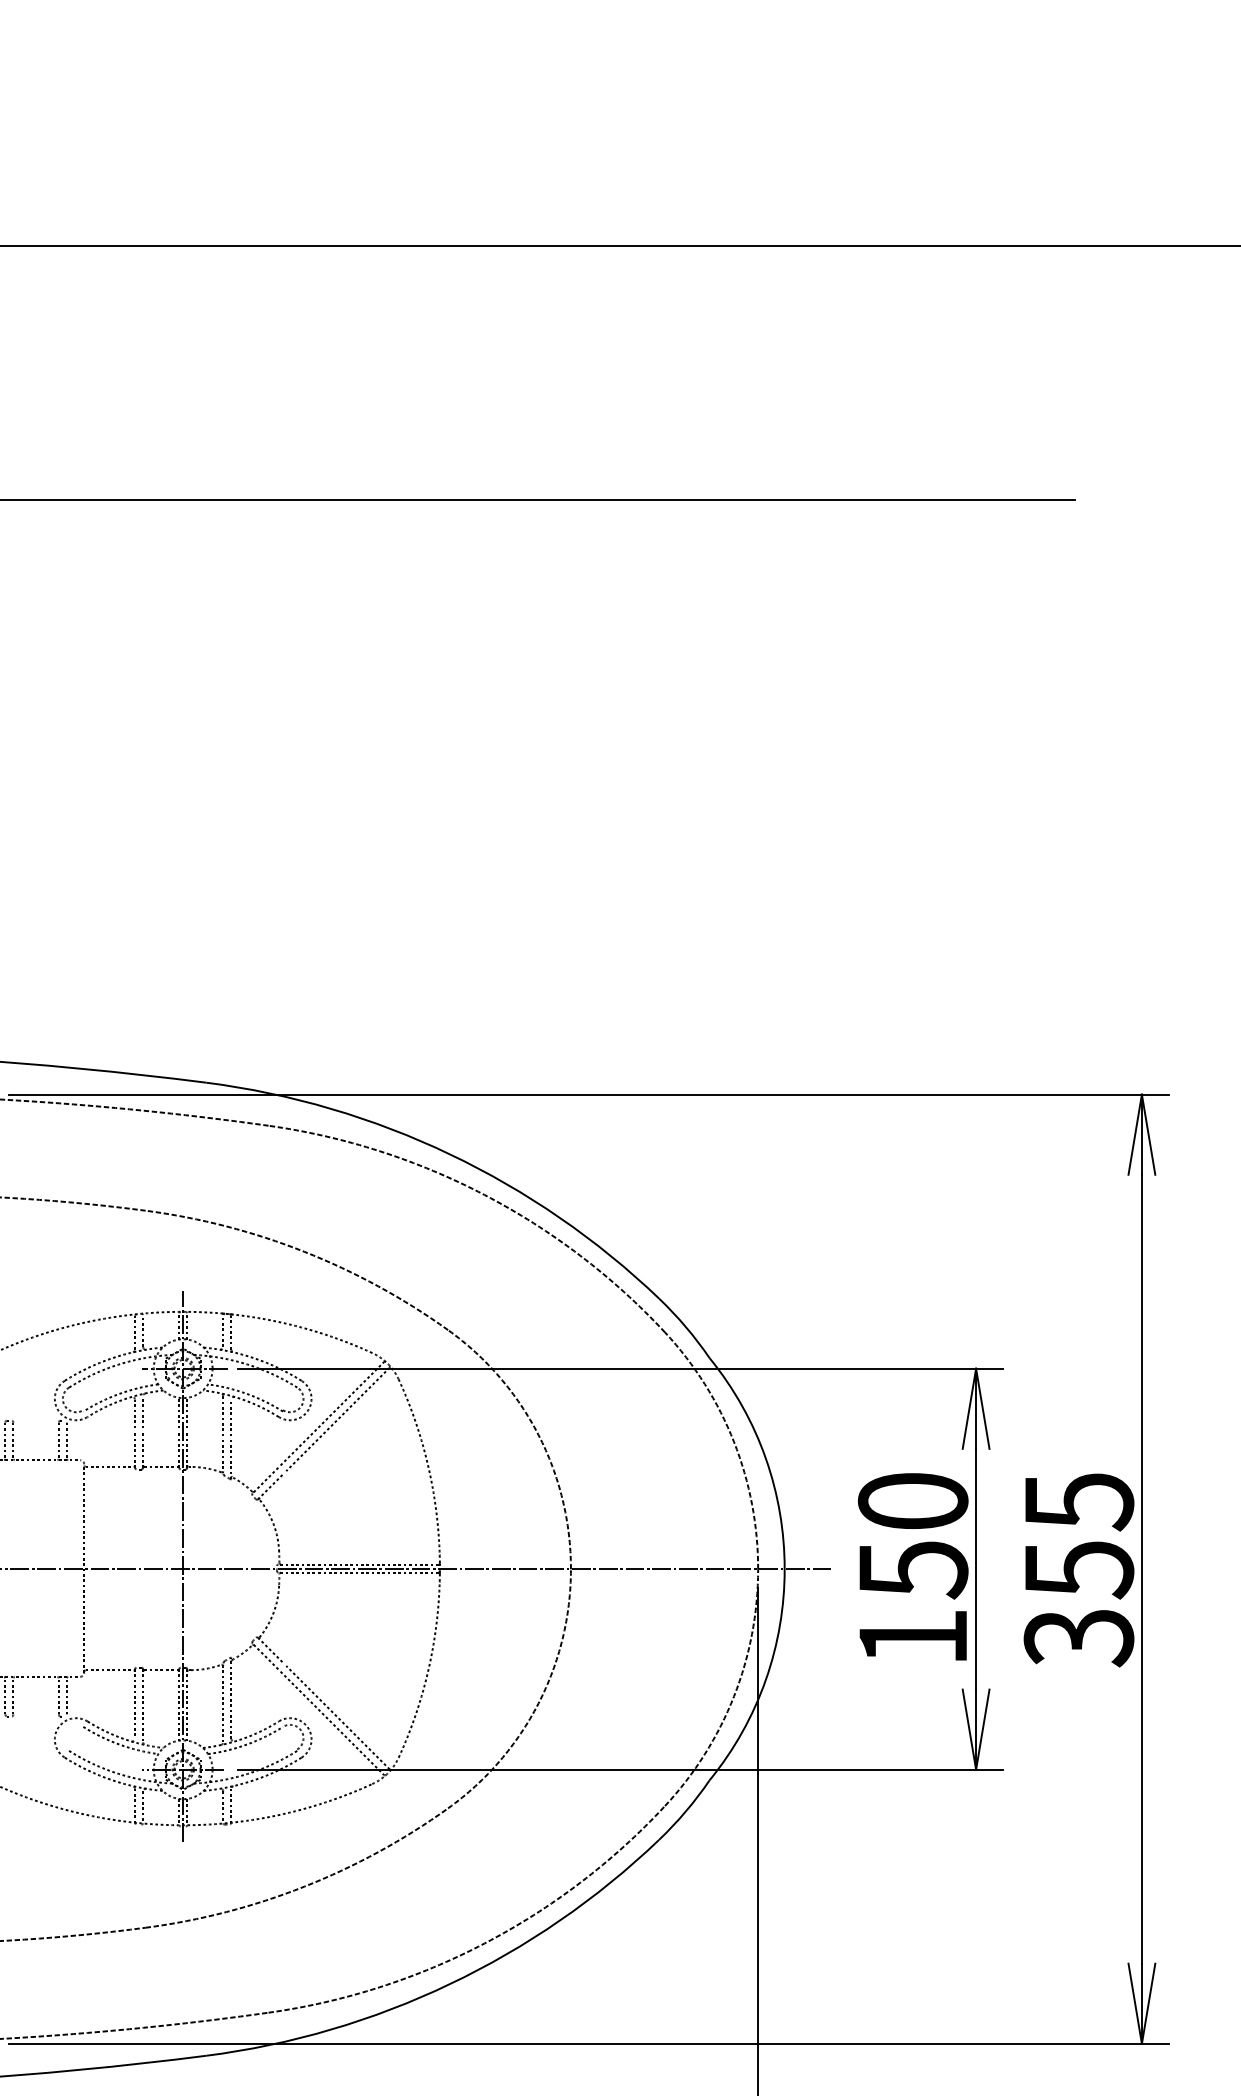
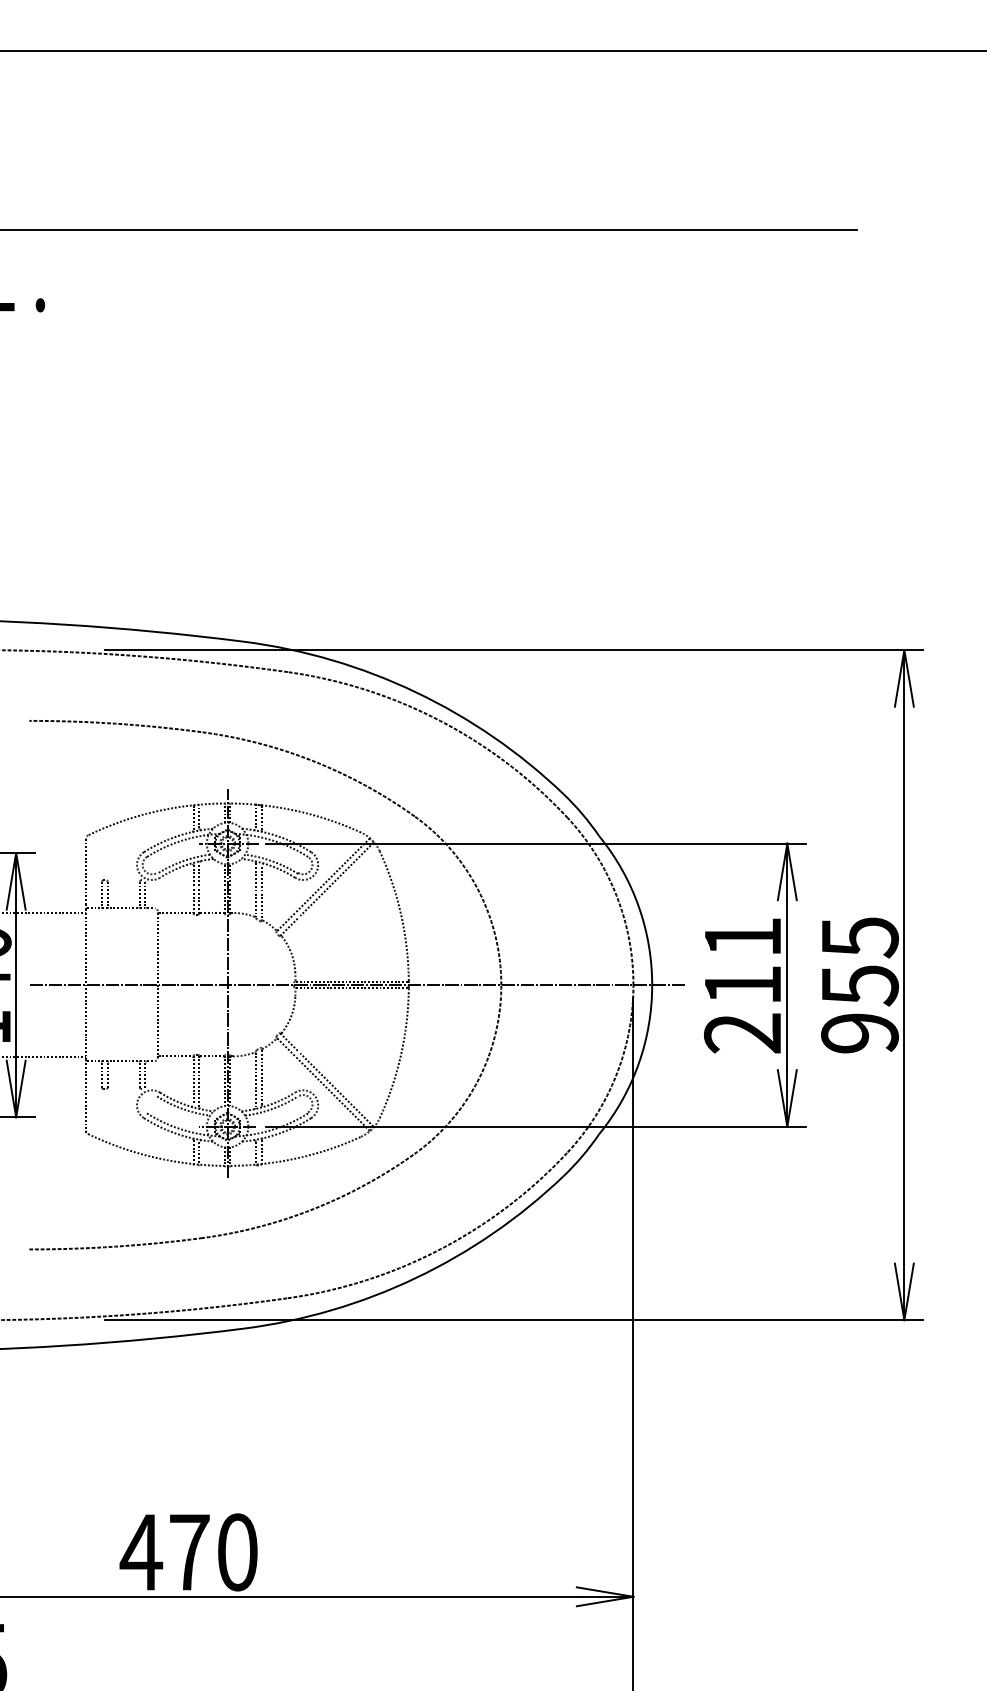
text: (912, 1569) -> (742, 985), 150 -> 211
text: (1079, 1637) -> (860, 1033), 355 -> 955

